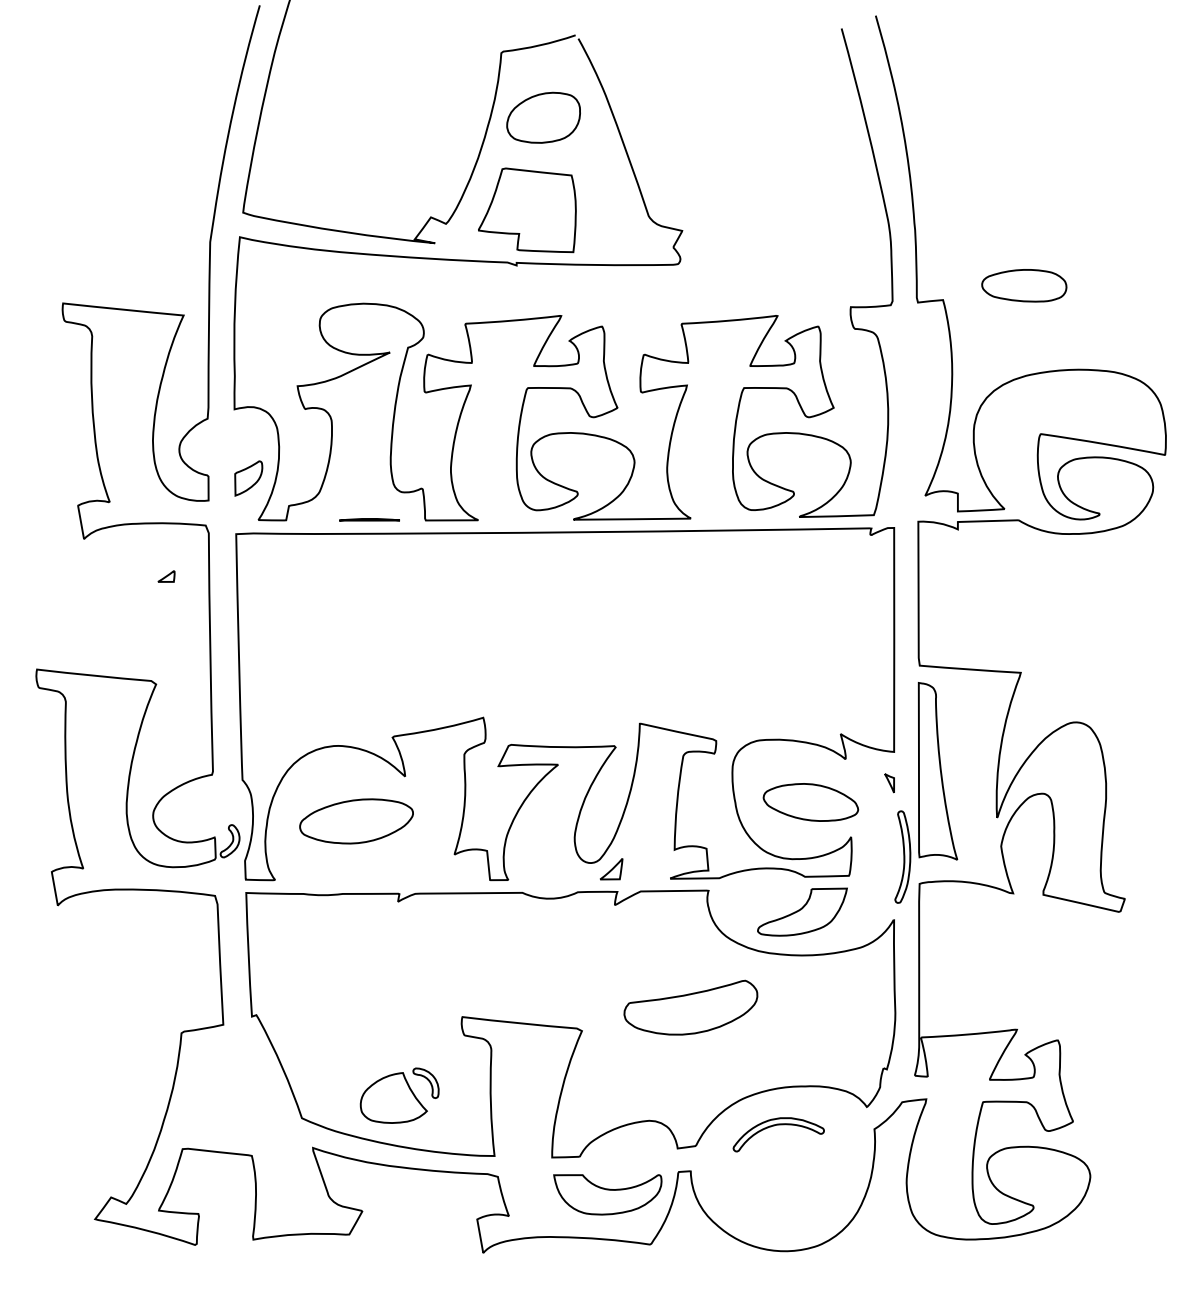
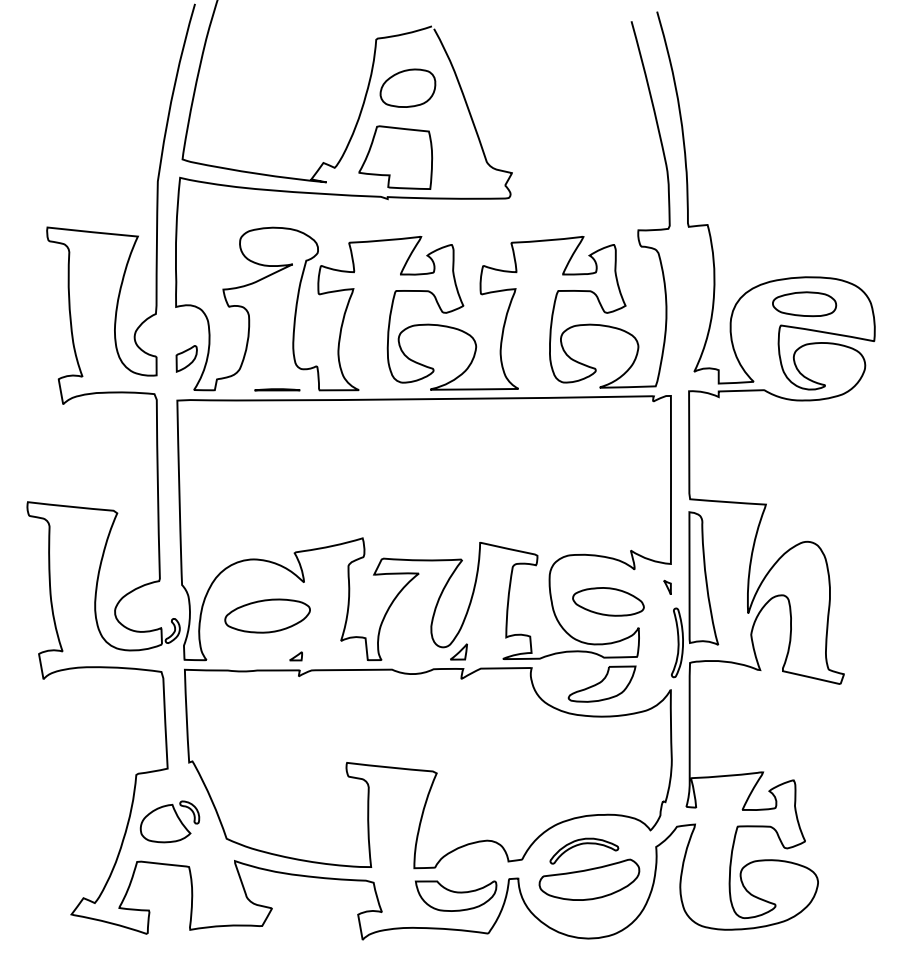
part: (1024, 286) -> (804, 304), moved
part: (165, 576) -> (295, 656), moved
part: (690, 1007) -> (589, 879), moved
part: (399, 1095) -> (169, 821), moved

